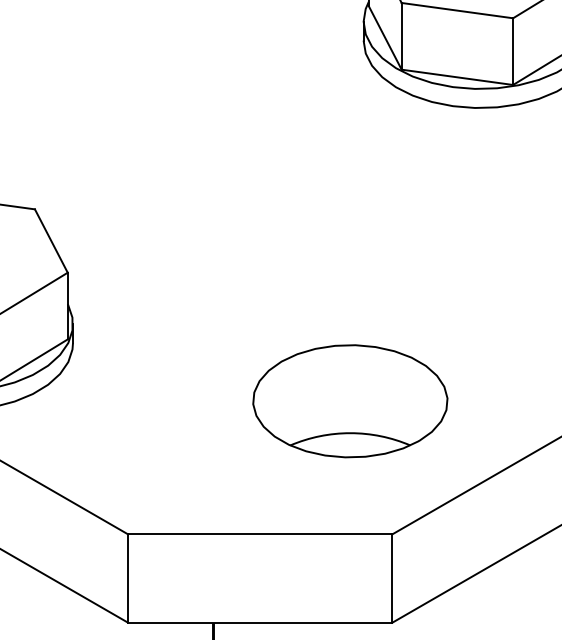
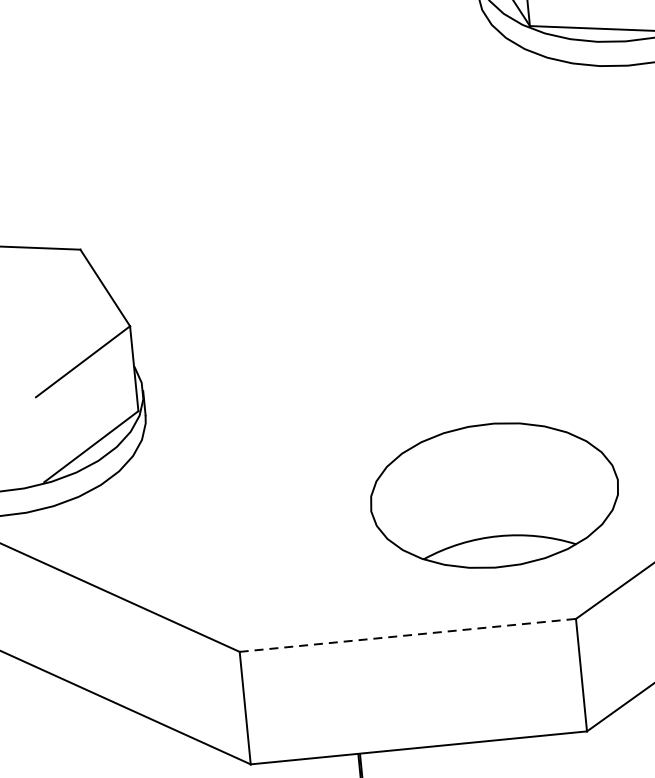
part: (350, 401) -> (494, 495), moved
line: (260, 534) -> (408, 635), solid -> dashed

